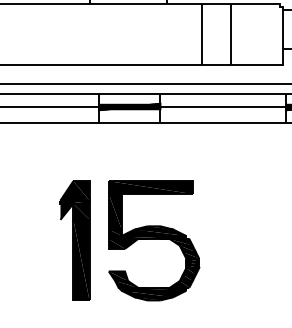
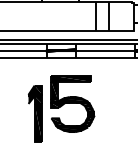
part: (153, 240) -> (72, 103), moved

